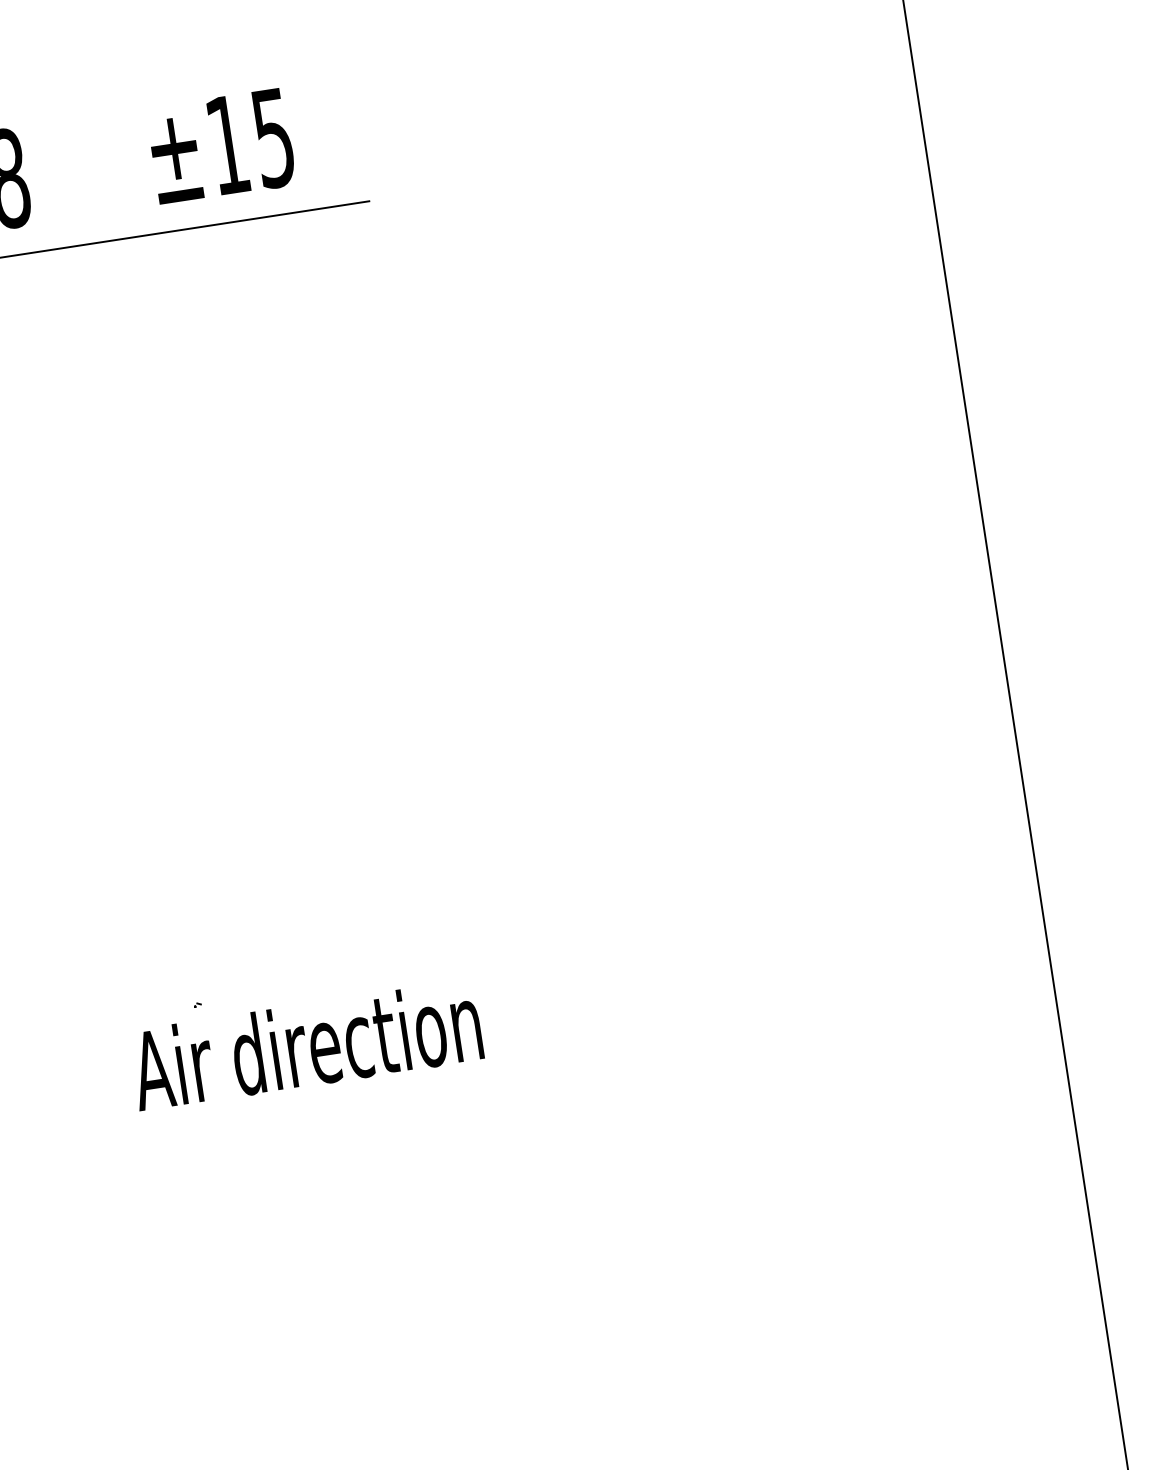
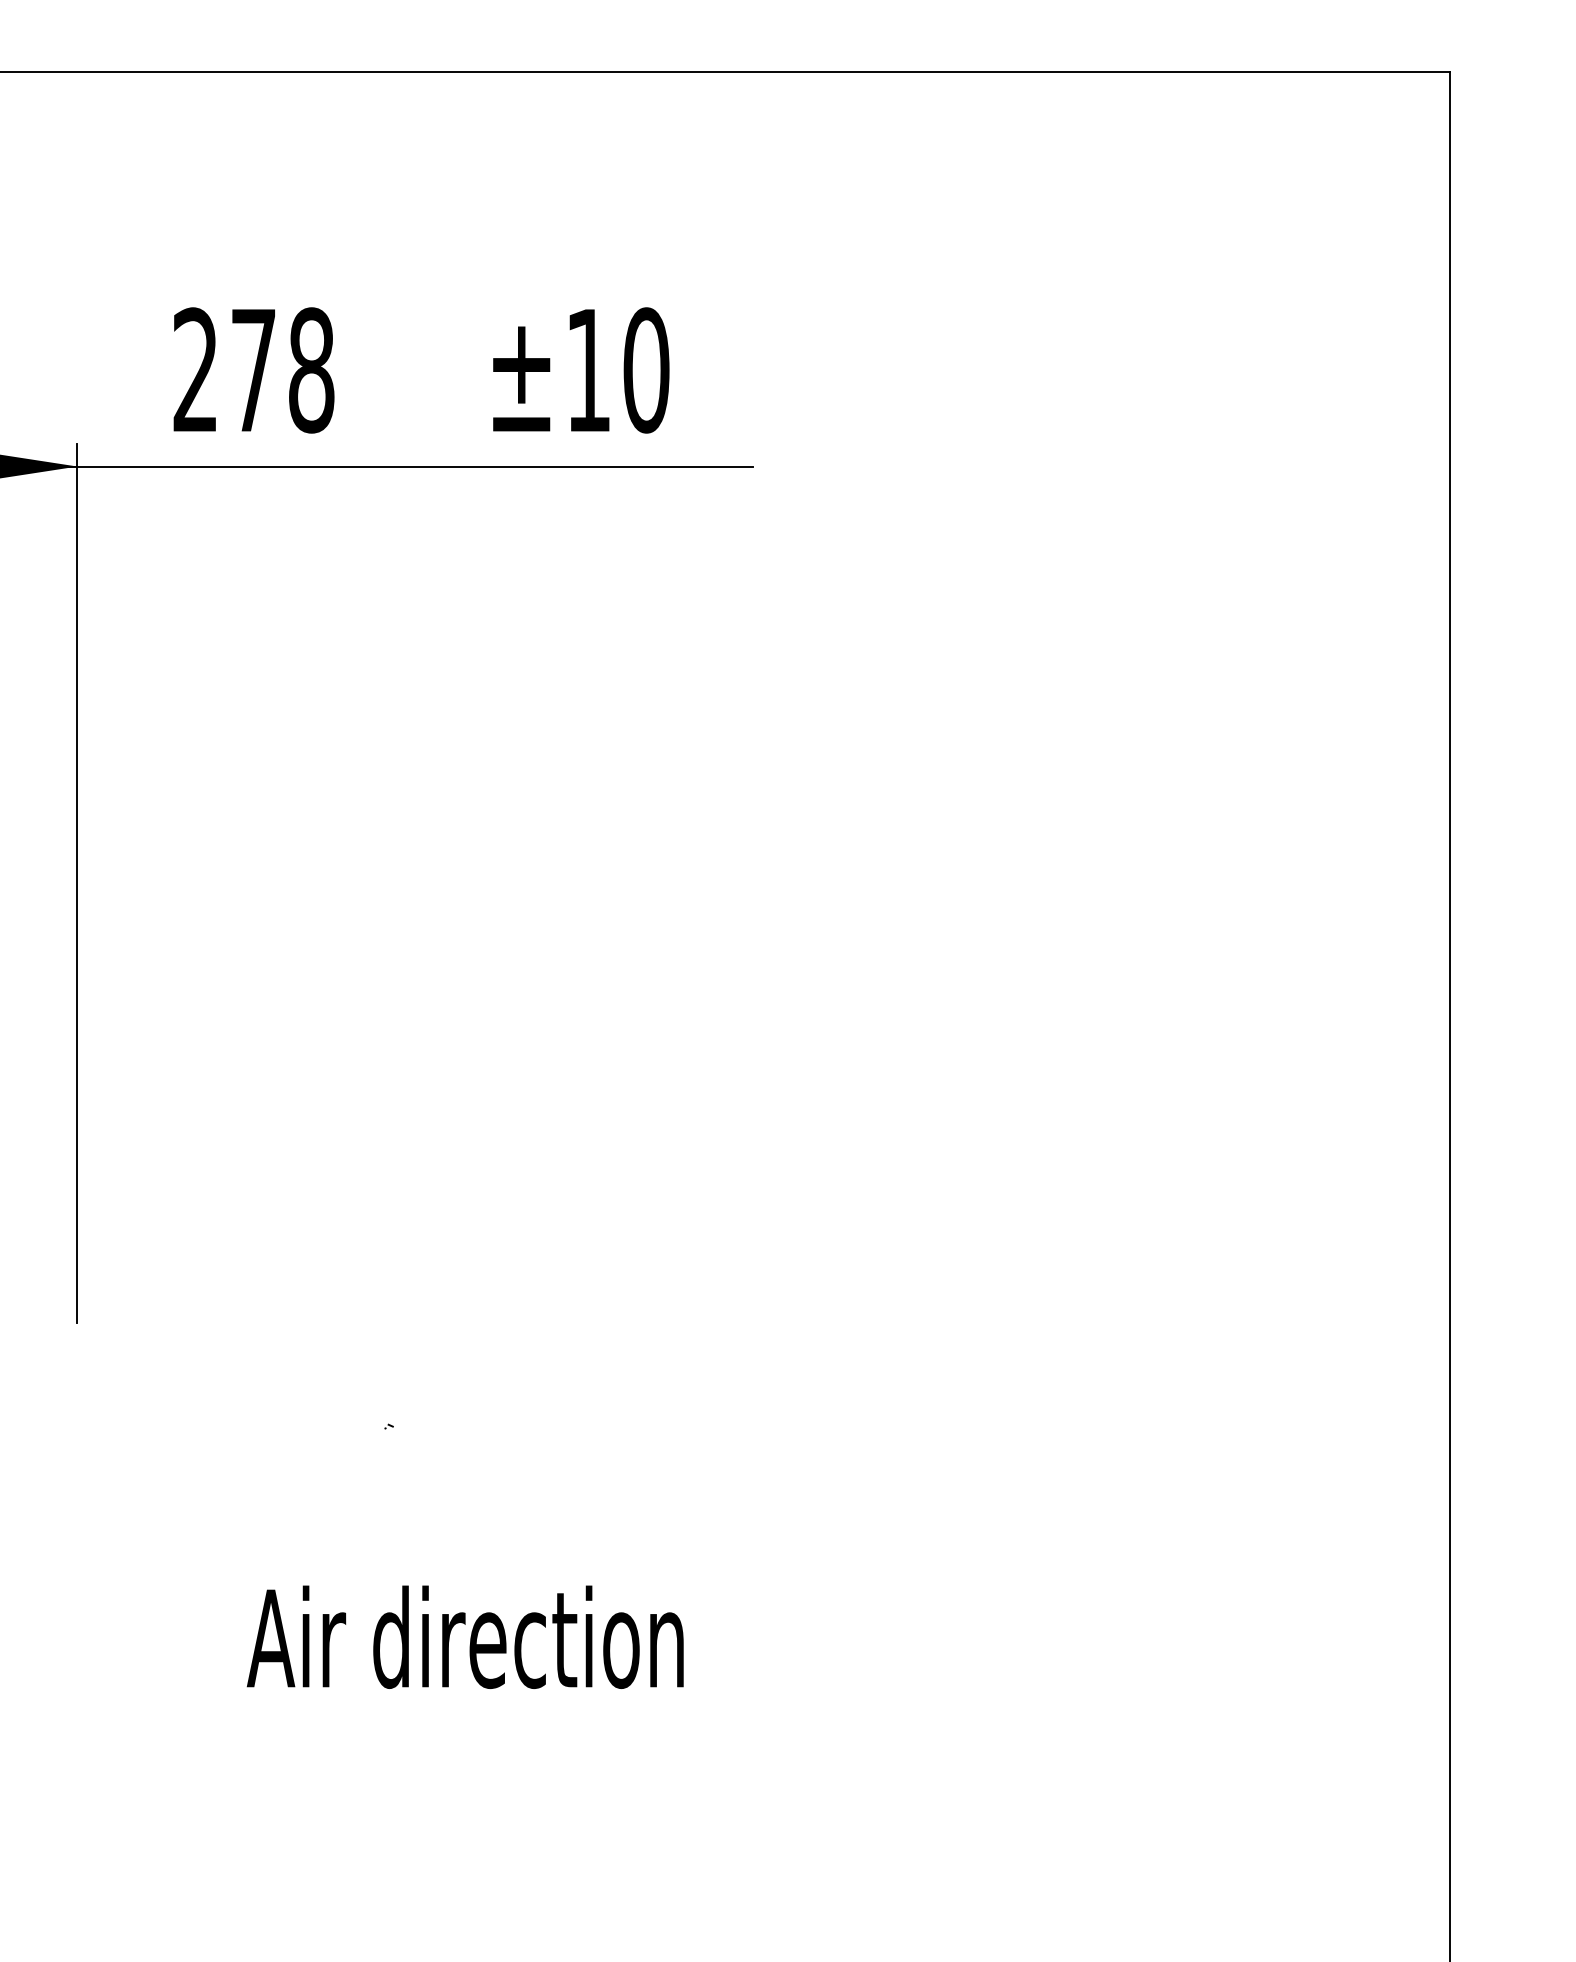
text: (273, 138) -> (646, 370), ±15 -> ±10
text: (305, 1044) -> (464, 1636), moved

